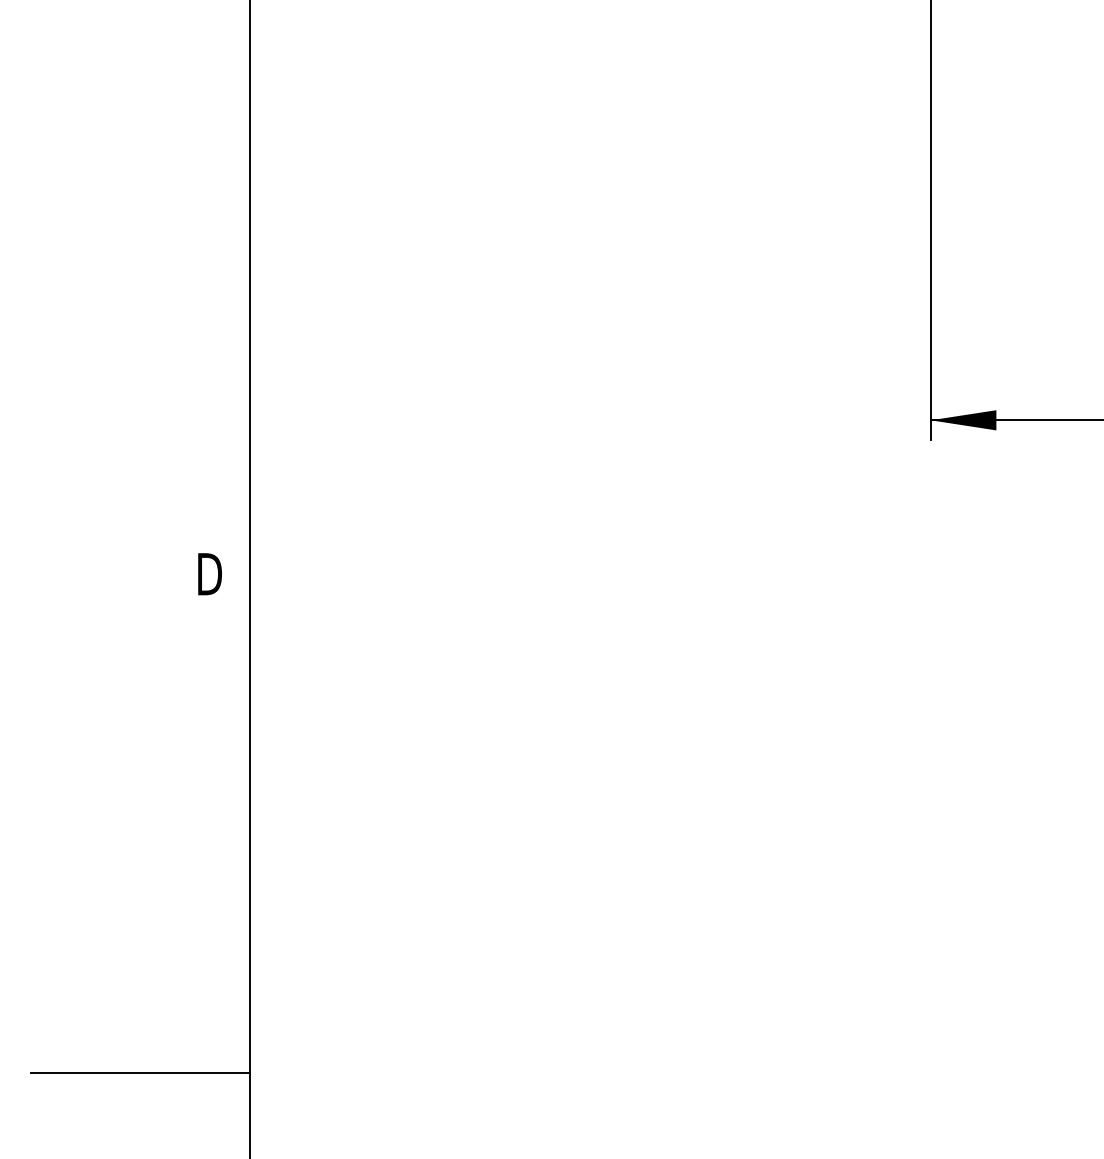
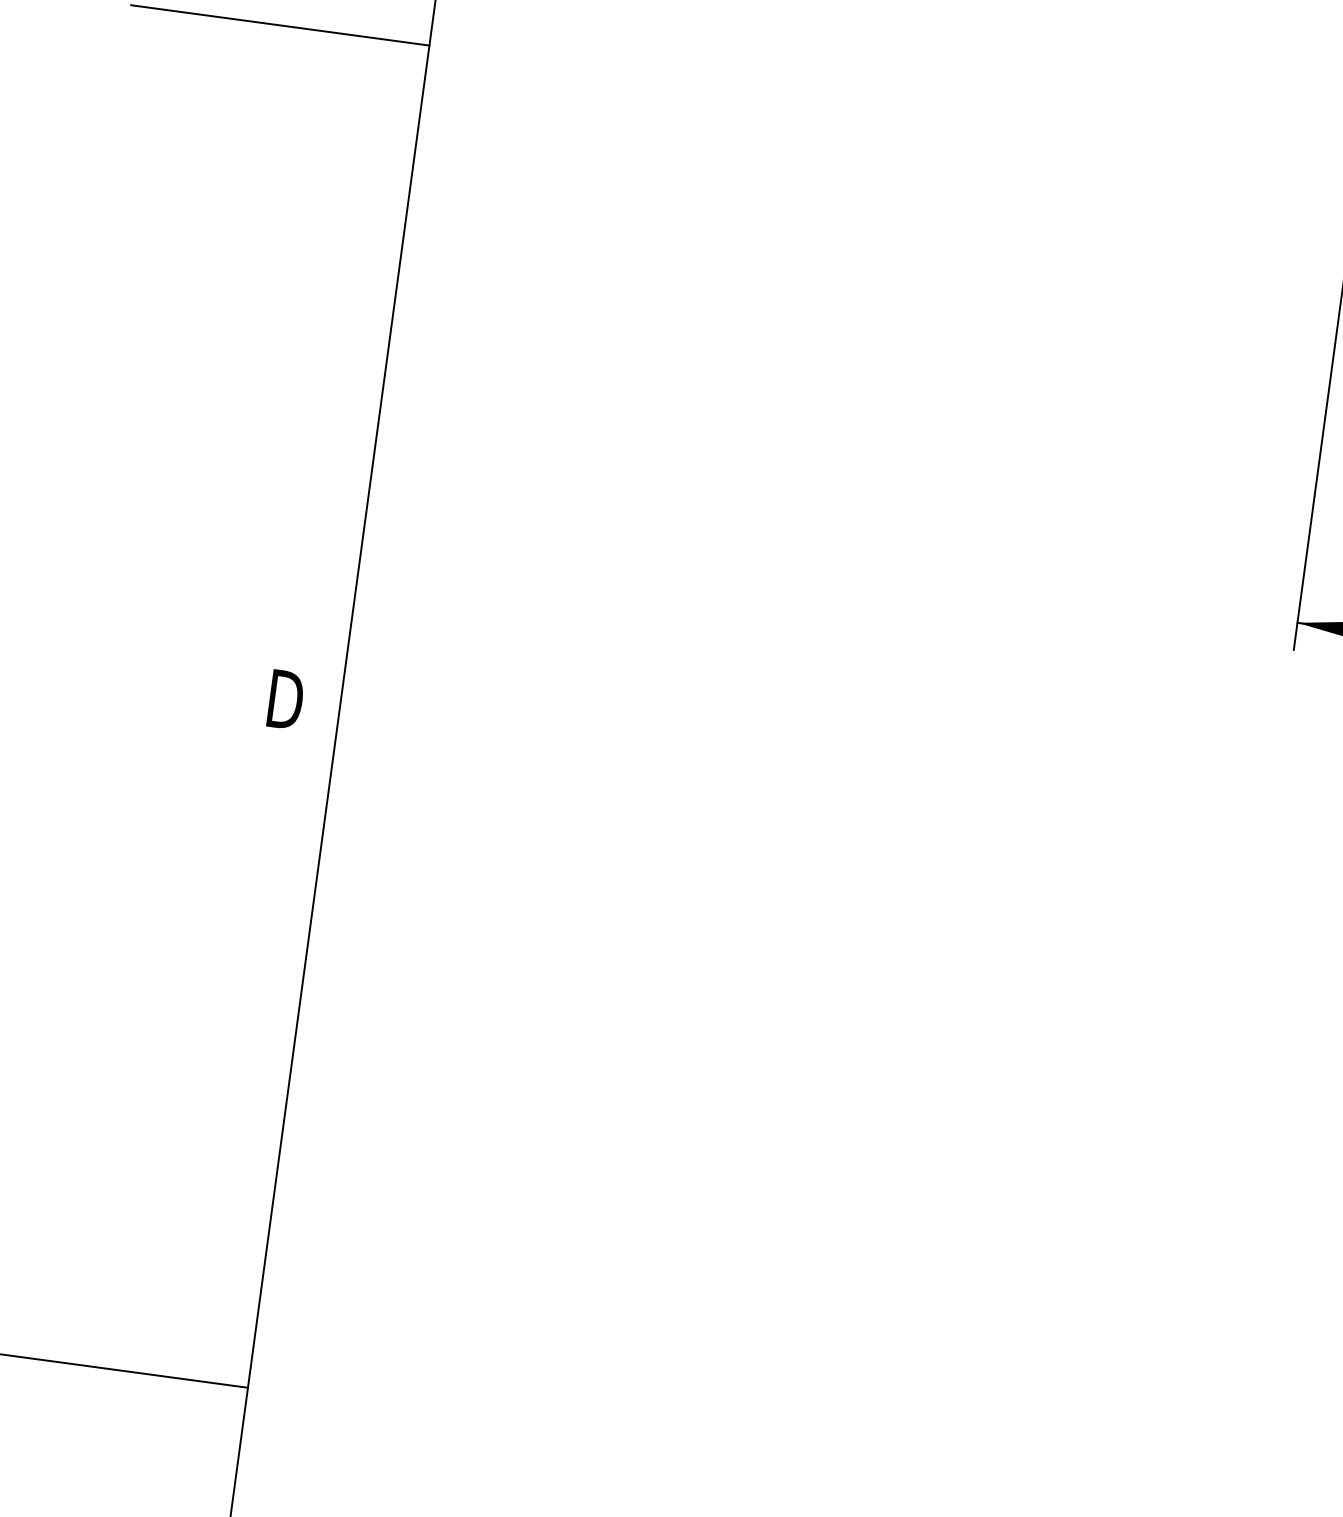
line: (139, 89) -> (279, 25), added

